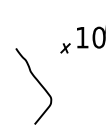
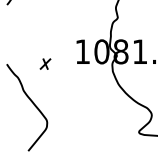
part: (65, 47) -> (45, 63), moved

